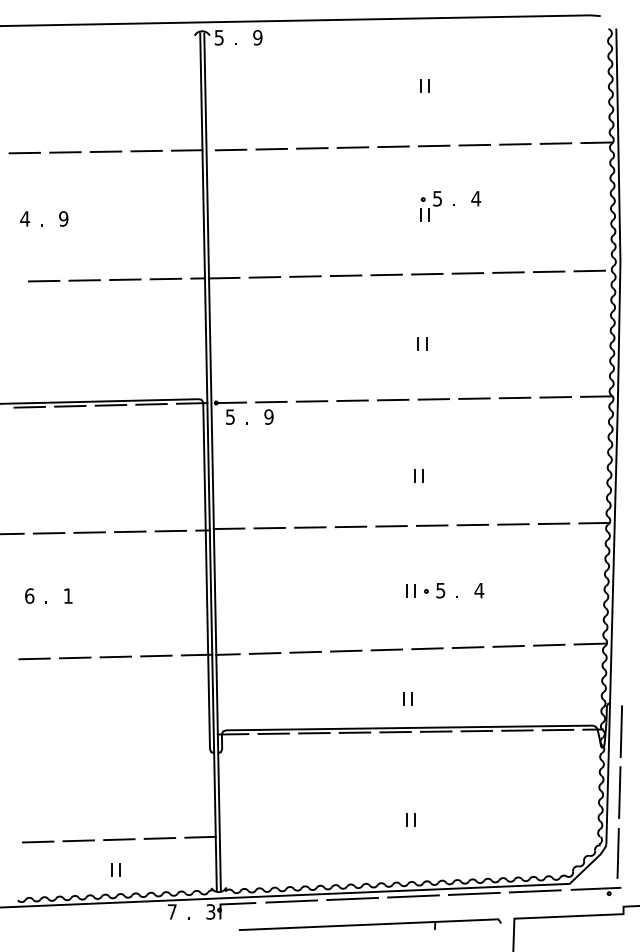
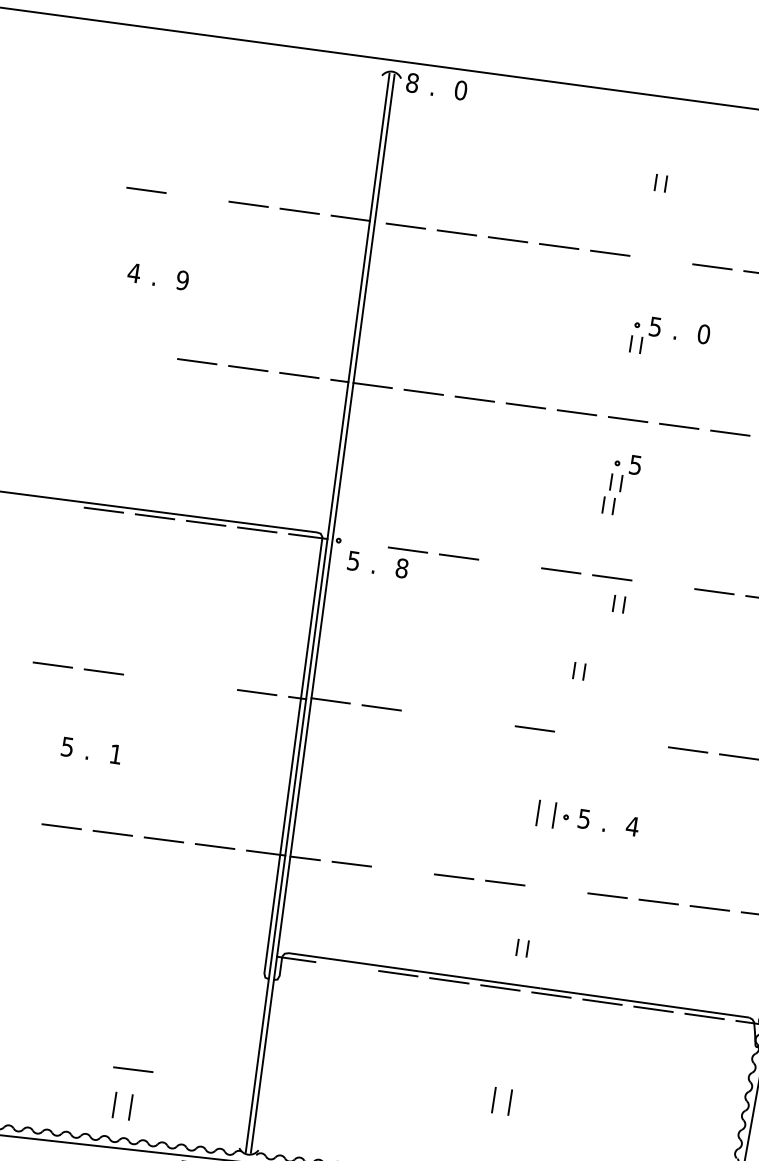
text: (218, 37) -> (411, 82), 5 -> 8
text: (257, 37) -> (460, 90), 9 -> 0
line: (433, 145) -> (660, 259), removed
line: (65, 152) -> (197, 197), removed
text: (476, 198) -> (704, 334), 4 -> 0
line: (43, 280) -> (145, 353), removed
part: (431, 316) -> (625, 473), added
line: (474, 398) -> (663, 584), removed
line: (352, 400) -> (510, 563), removed
line: (230, 402) -> (356, 542), removed
text: (268, 416) -> (401, 567), 9 -> 8
part: (441, 418) -> (618, 603), added
line: (472, 524) -> (636, 742), removed
line: (431, 525) -> (585, 735), removed
line: (350, 526) -> (483, 721), removed
line: (310, 527) -> (432, 714), removed
line: (130, 531) -> (206, 685), removed
line: (89, 532) -> (154, 678), removed
part: (410, 590) -> (546, 813), size x1.6
text: (29, 595) -> (67, 746), 6 -> 5
line: (427, 648) -> (556, 889), removed
line: (305, 651) -> (402, 869), removed
line: (273, 733) -> (347, 966), removed
part: (410, 819) -> (502, 1100), size x1.6
line: (200, 836) -> (235, 1081), removed
line: (159, 838) -> (183, 1075), removed
line: (78, 840) -> (81, 1062), removed
line: (37, 841) -> (30, 1056), removed
part: (115, 869) -> (122, 1106), size x1.6

